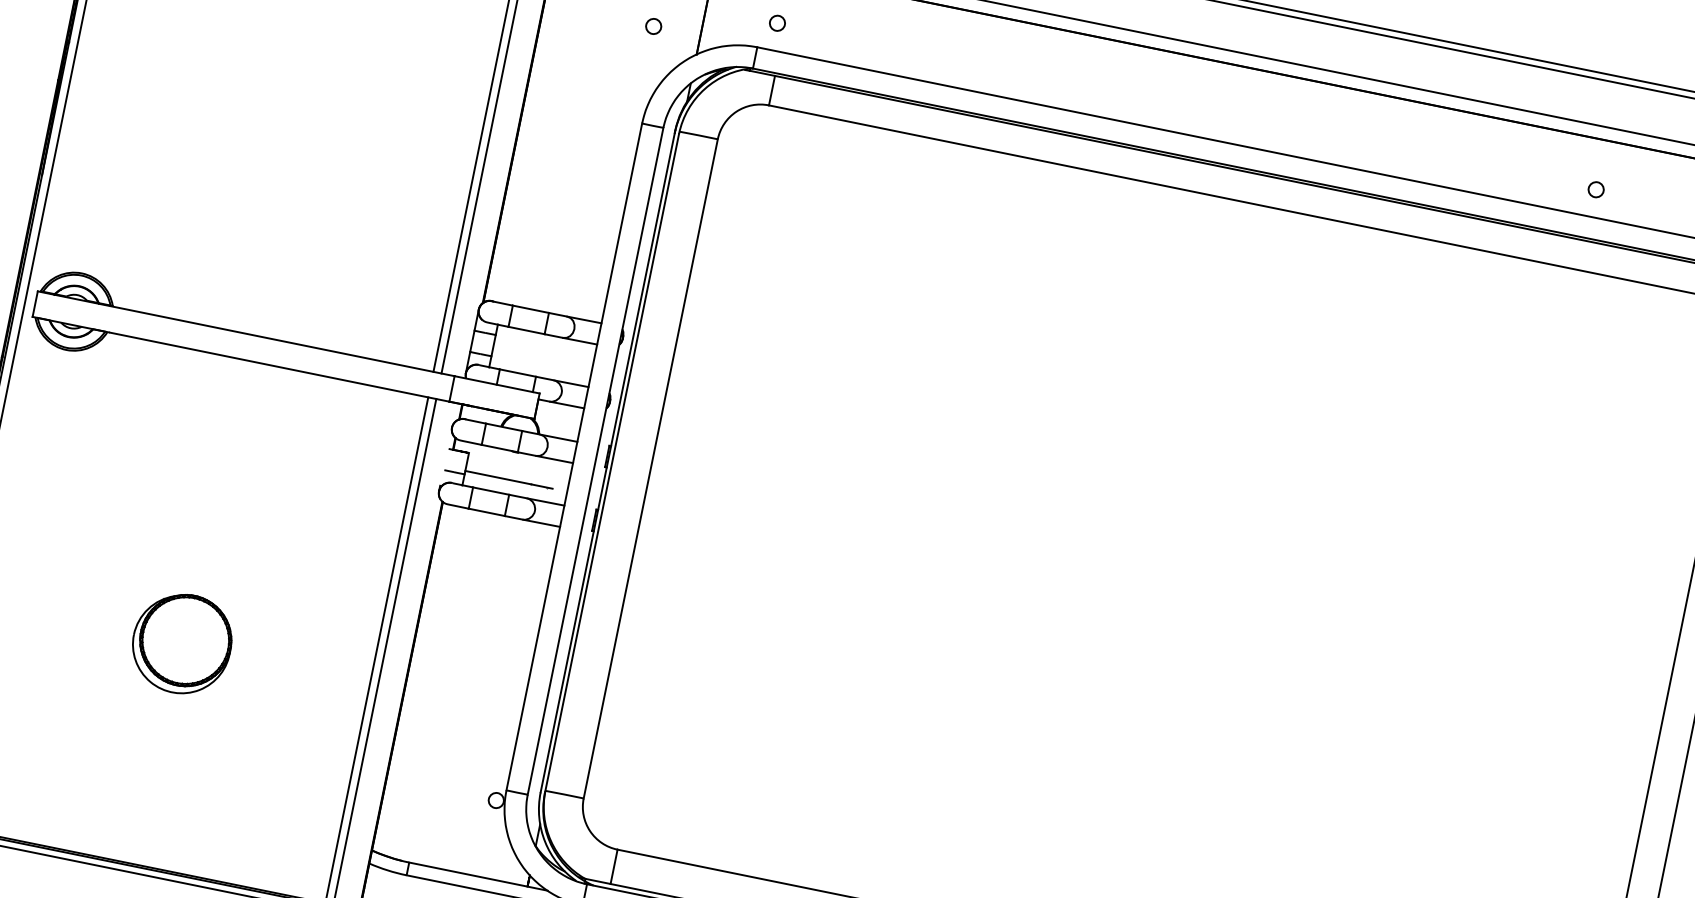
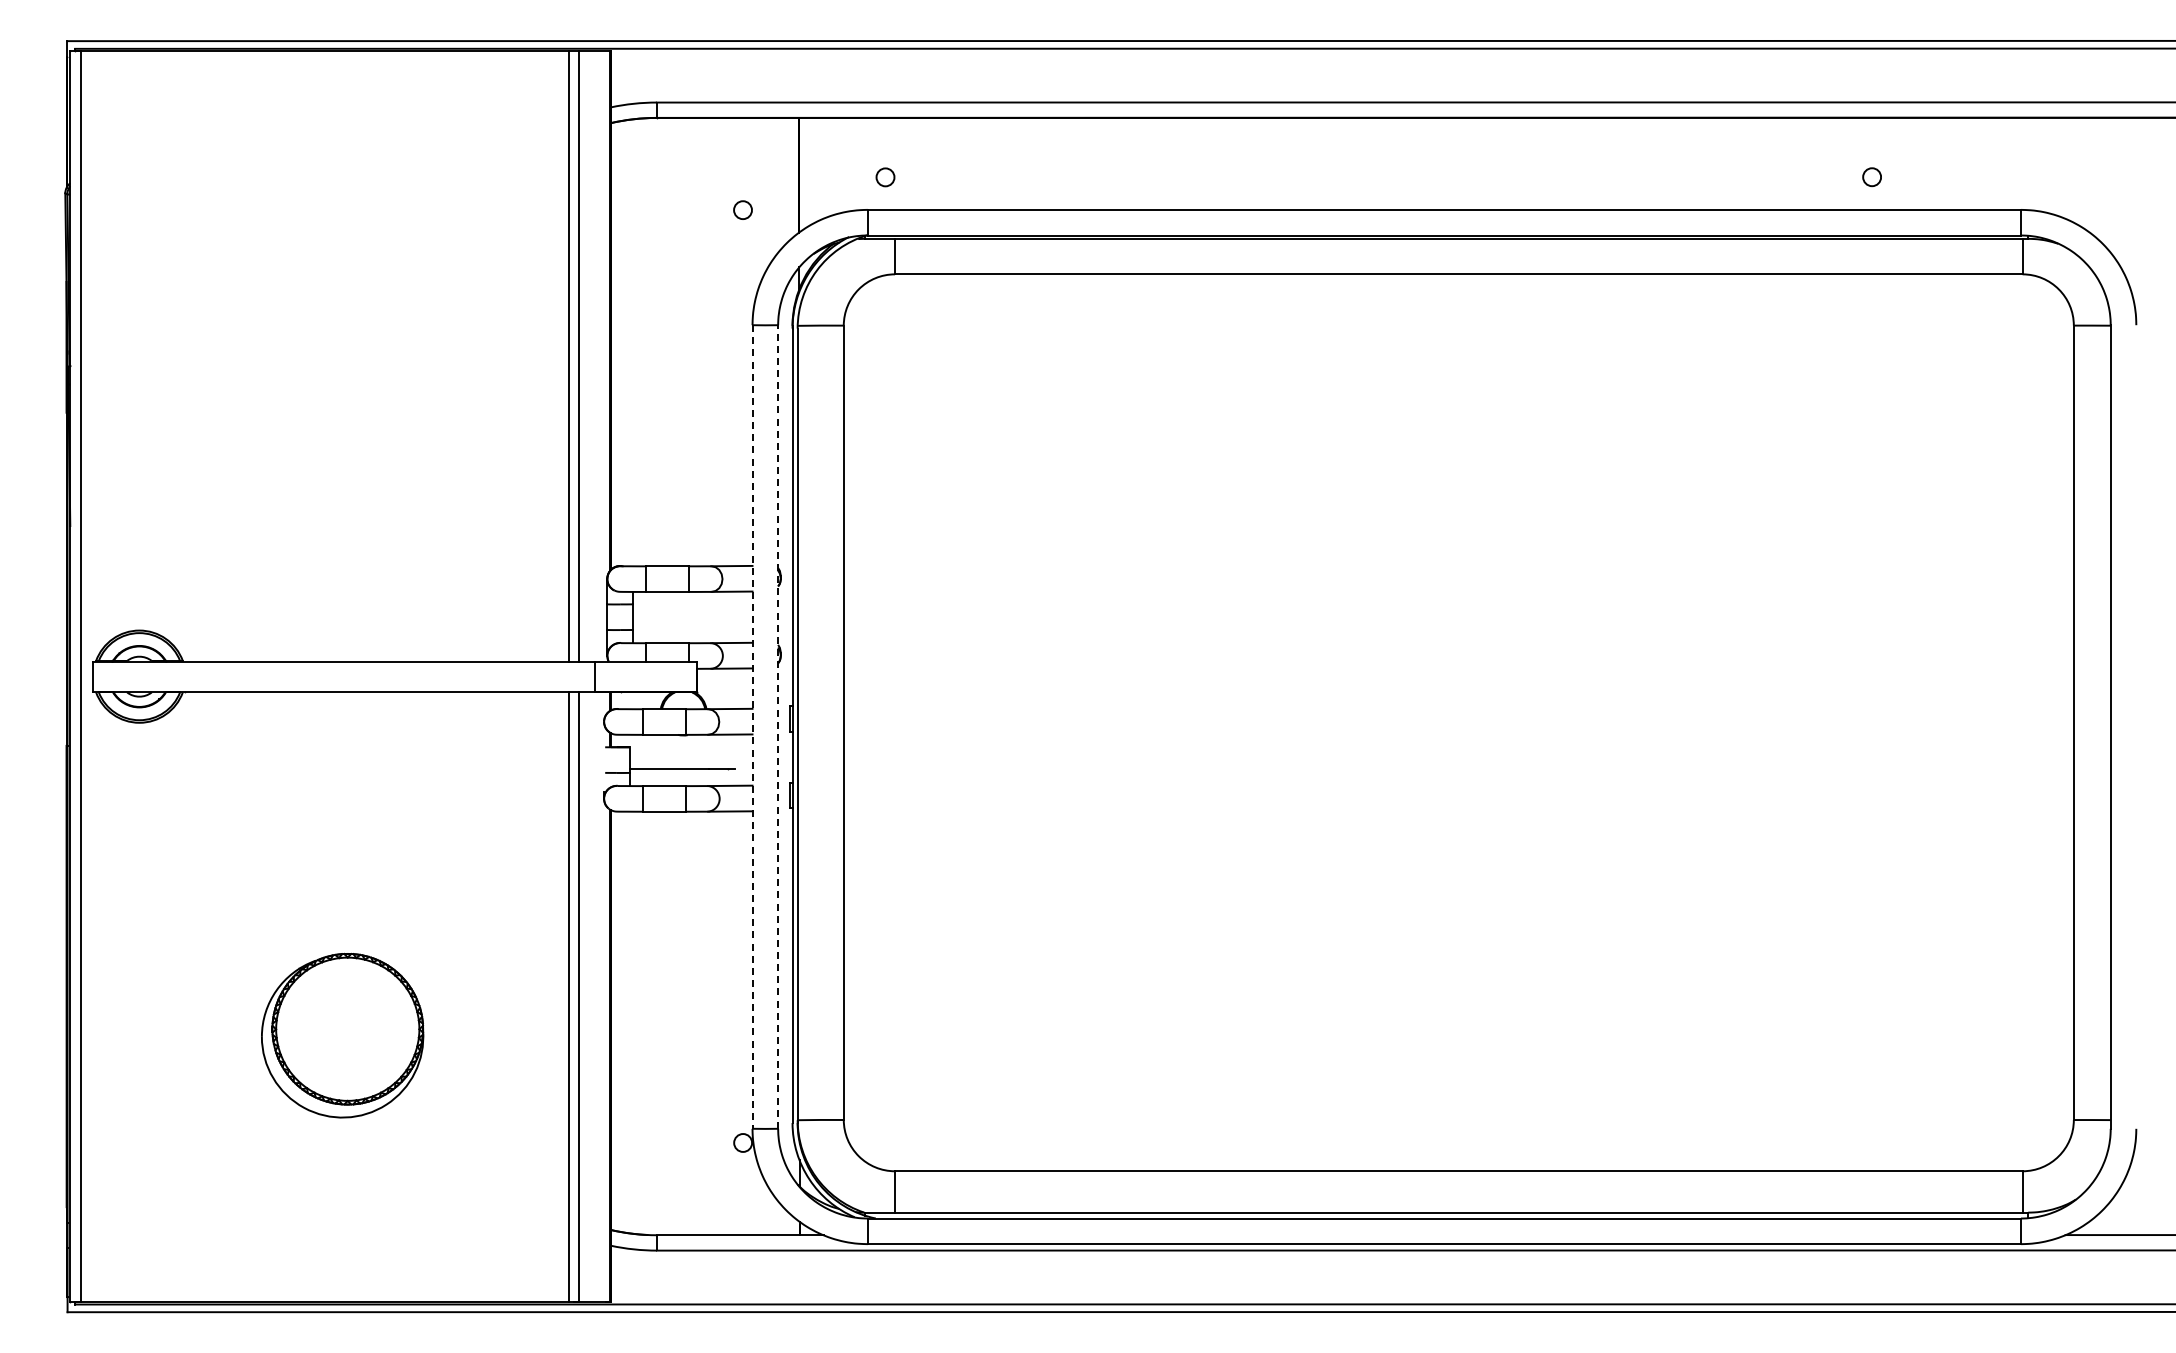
line: (574, 457) -> (752, 727), solid -> dashed
line: (595, 461) -> (778, 727), solid -> dashed
part: (181, 643) -> (341, 1035), size x1.4

